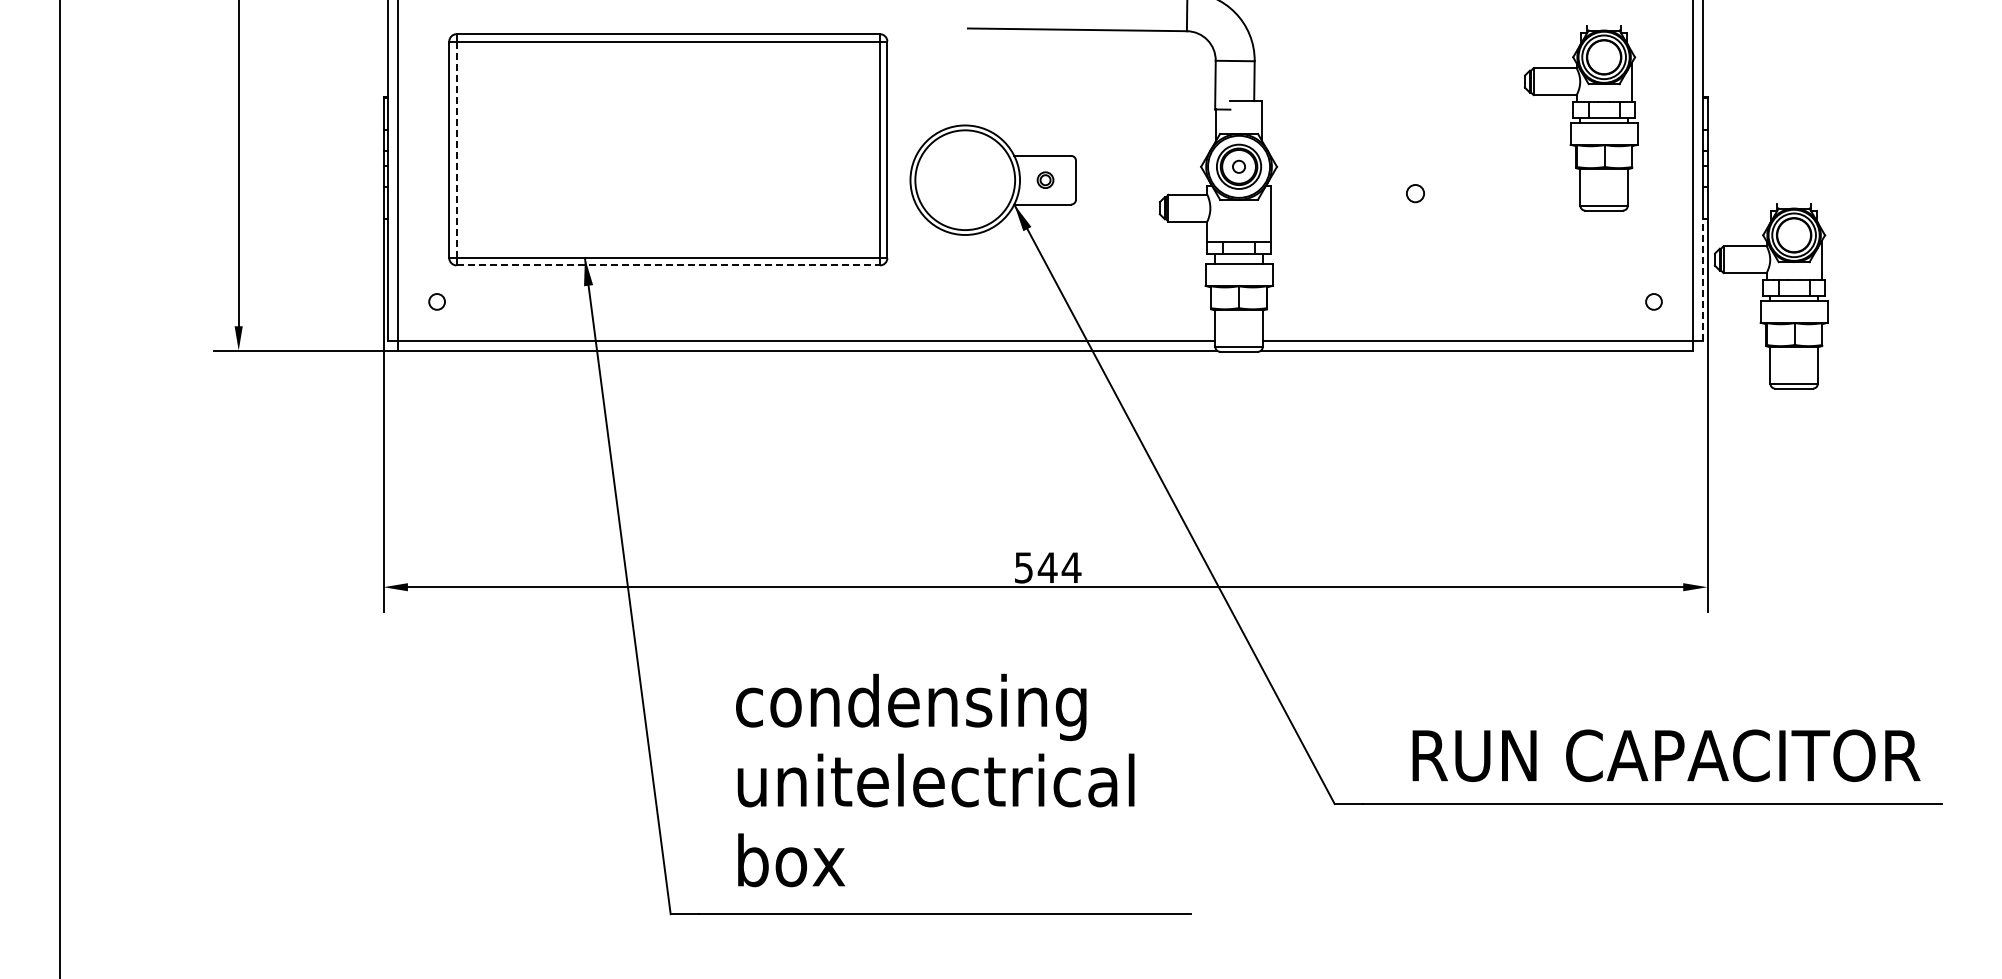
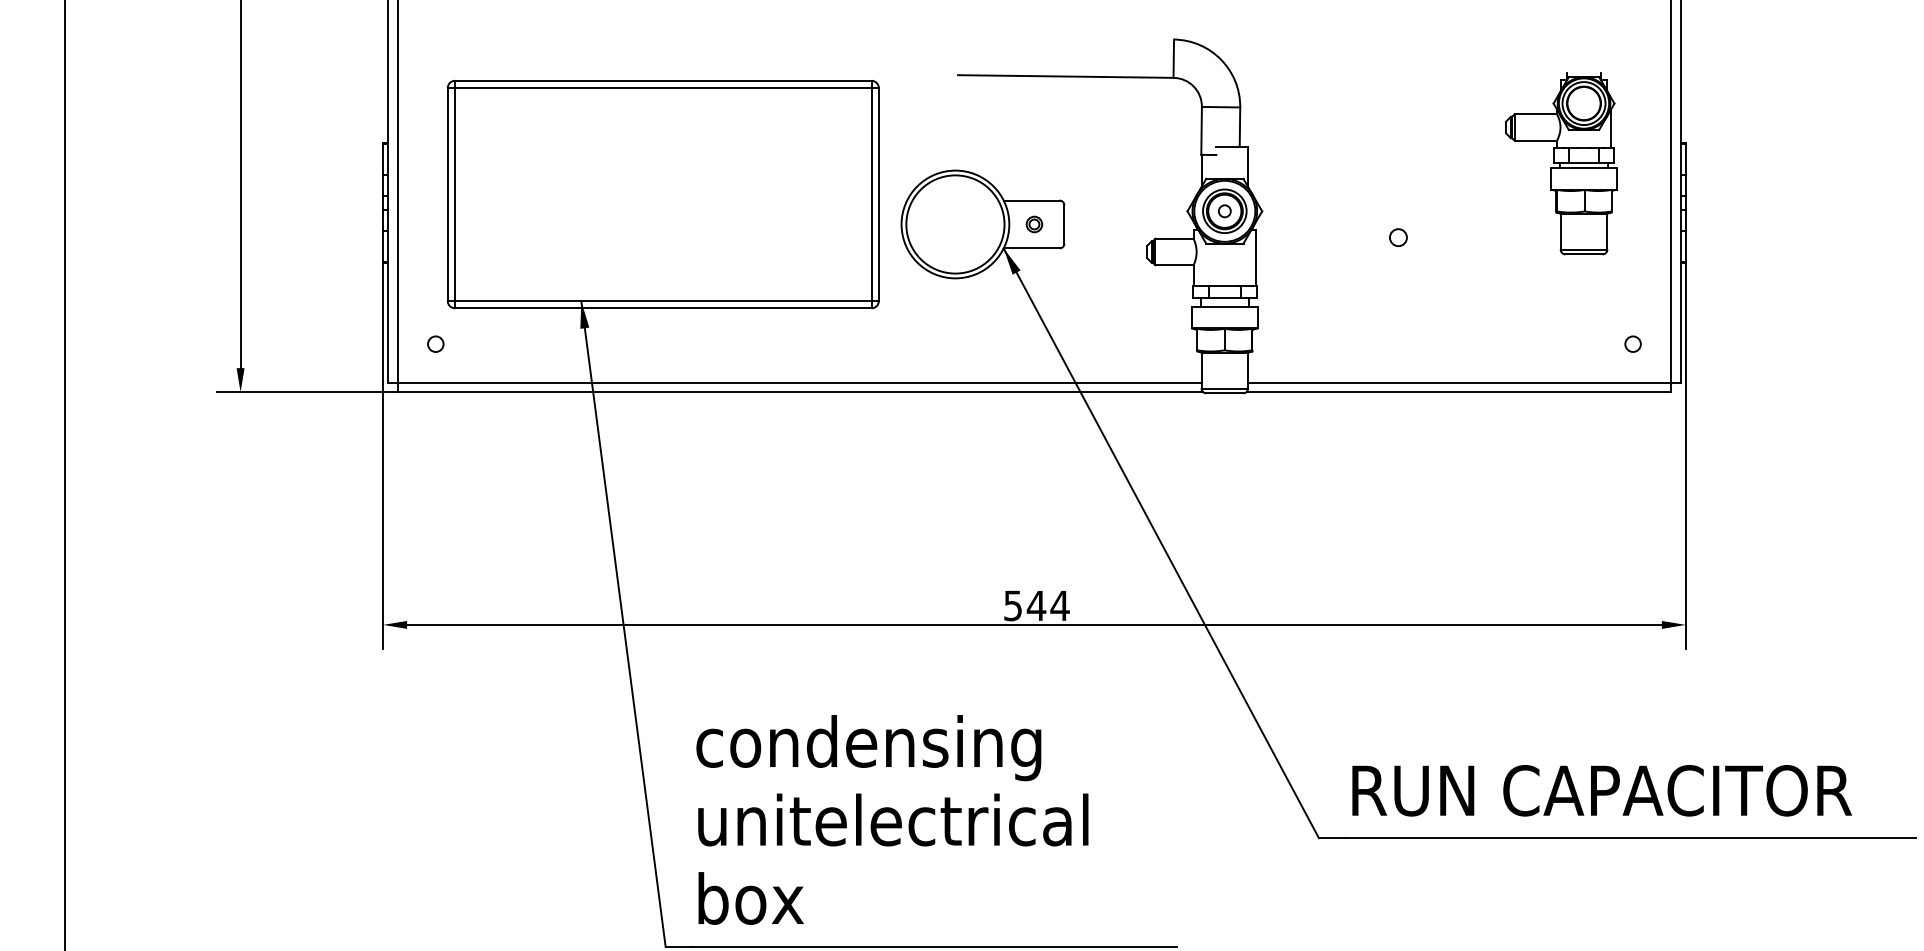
line: (456, 149) -> (454, 194), dashed -> solid
line: (668, 265) -> (663, 308), dashed -> solid
line: (1702, 280) -> (1680, 323), dashed -> solid
part: (1771, 296) -> (1748, 338), removed
text: (1666, 755) -> (1602, 790), moved
text: (935, 780) -> (892, 820), moved

